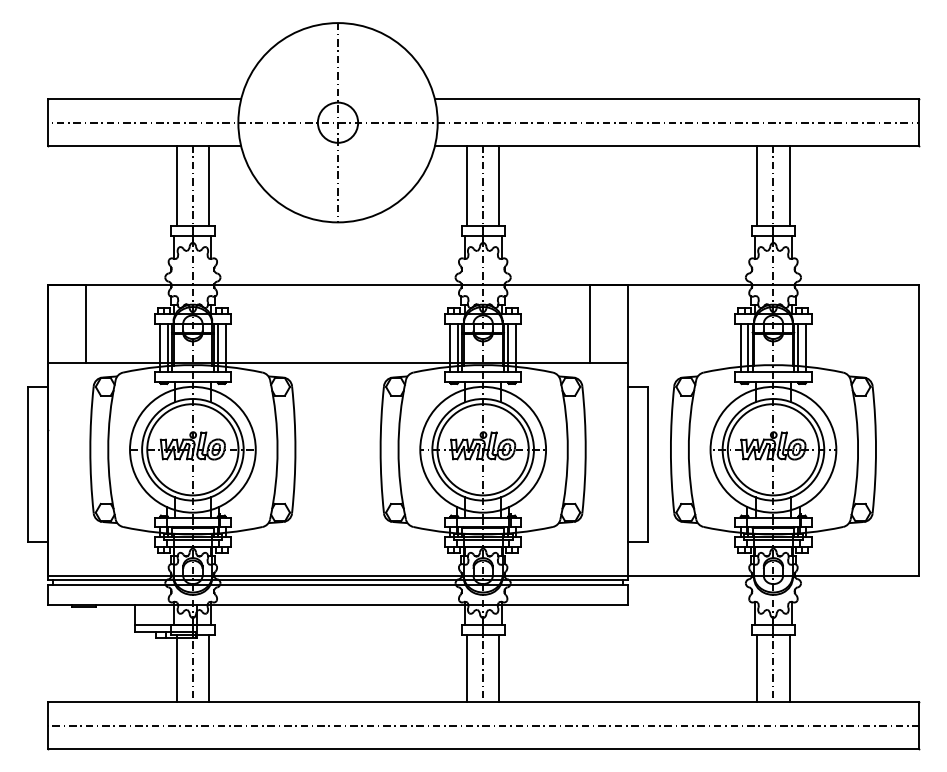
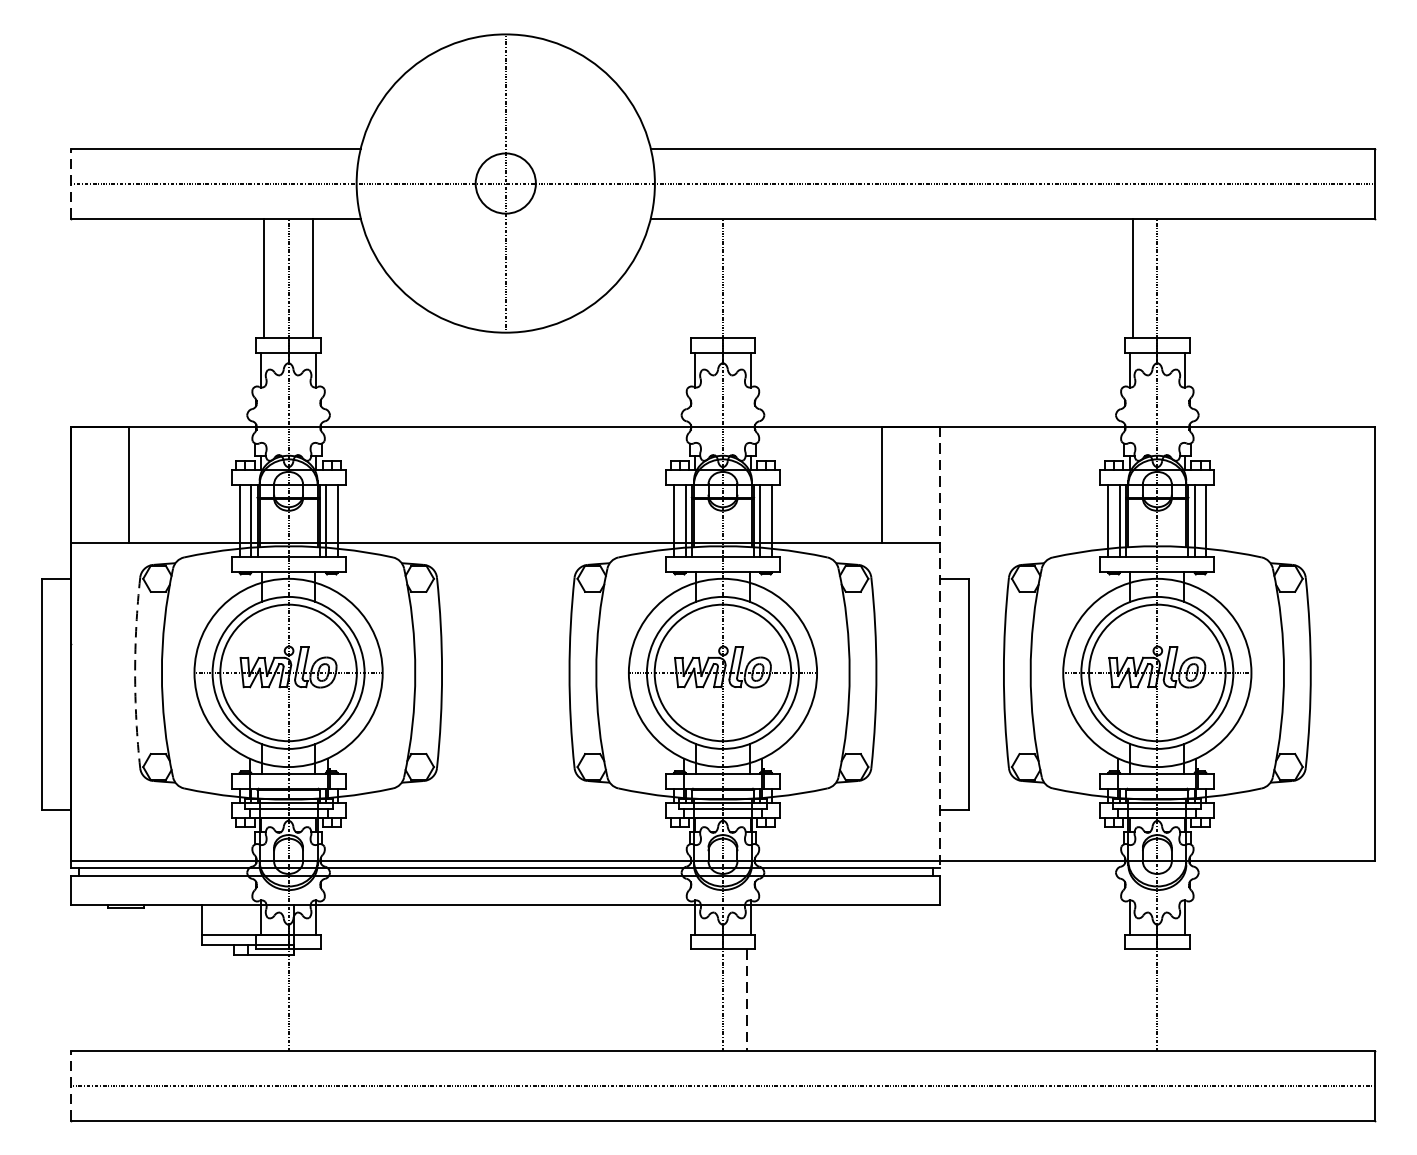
line: (47, 122) -> (71, 183), solid -> dashed
line: (466, 186) -> (698, 278), removed
line: (499, 186) -> (747, 278), removed
line: (789, 186) -> (1181, 278), removed
line: (628, 432) -> (940, 647), solid -> dashed
arc: (90, 449) -> (135, 672), solid -> dashed
line: (176, 668) -> (264, 1000), removed
line: (209, 668) -> (313, 1000), removed
line: (466, 668) -> (698, 1000), removed
line: (499, 668) -> (747, 1000), solid -> dashed
line: (757, 668) -> (1133, 1000), removed
line: (789, 668) -> (1181, 1000), removed
line: (47, 725) -> (71, 1085), solid -> dashed

